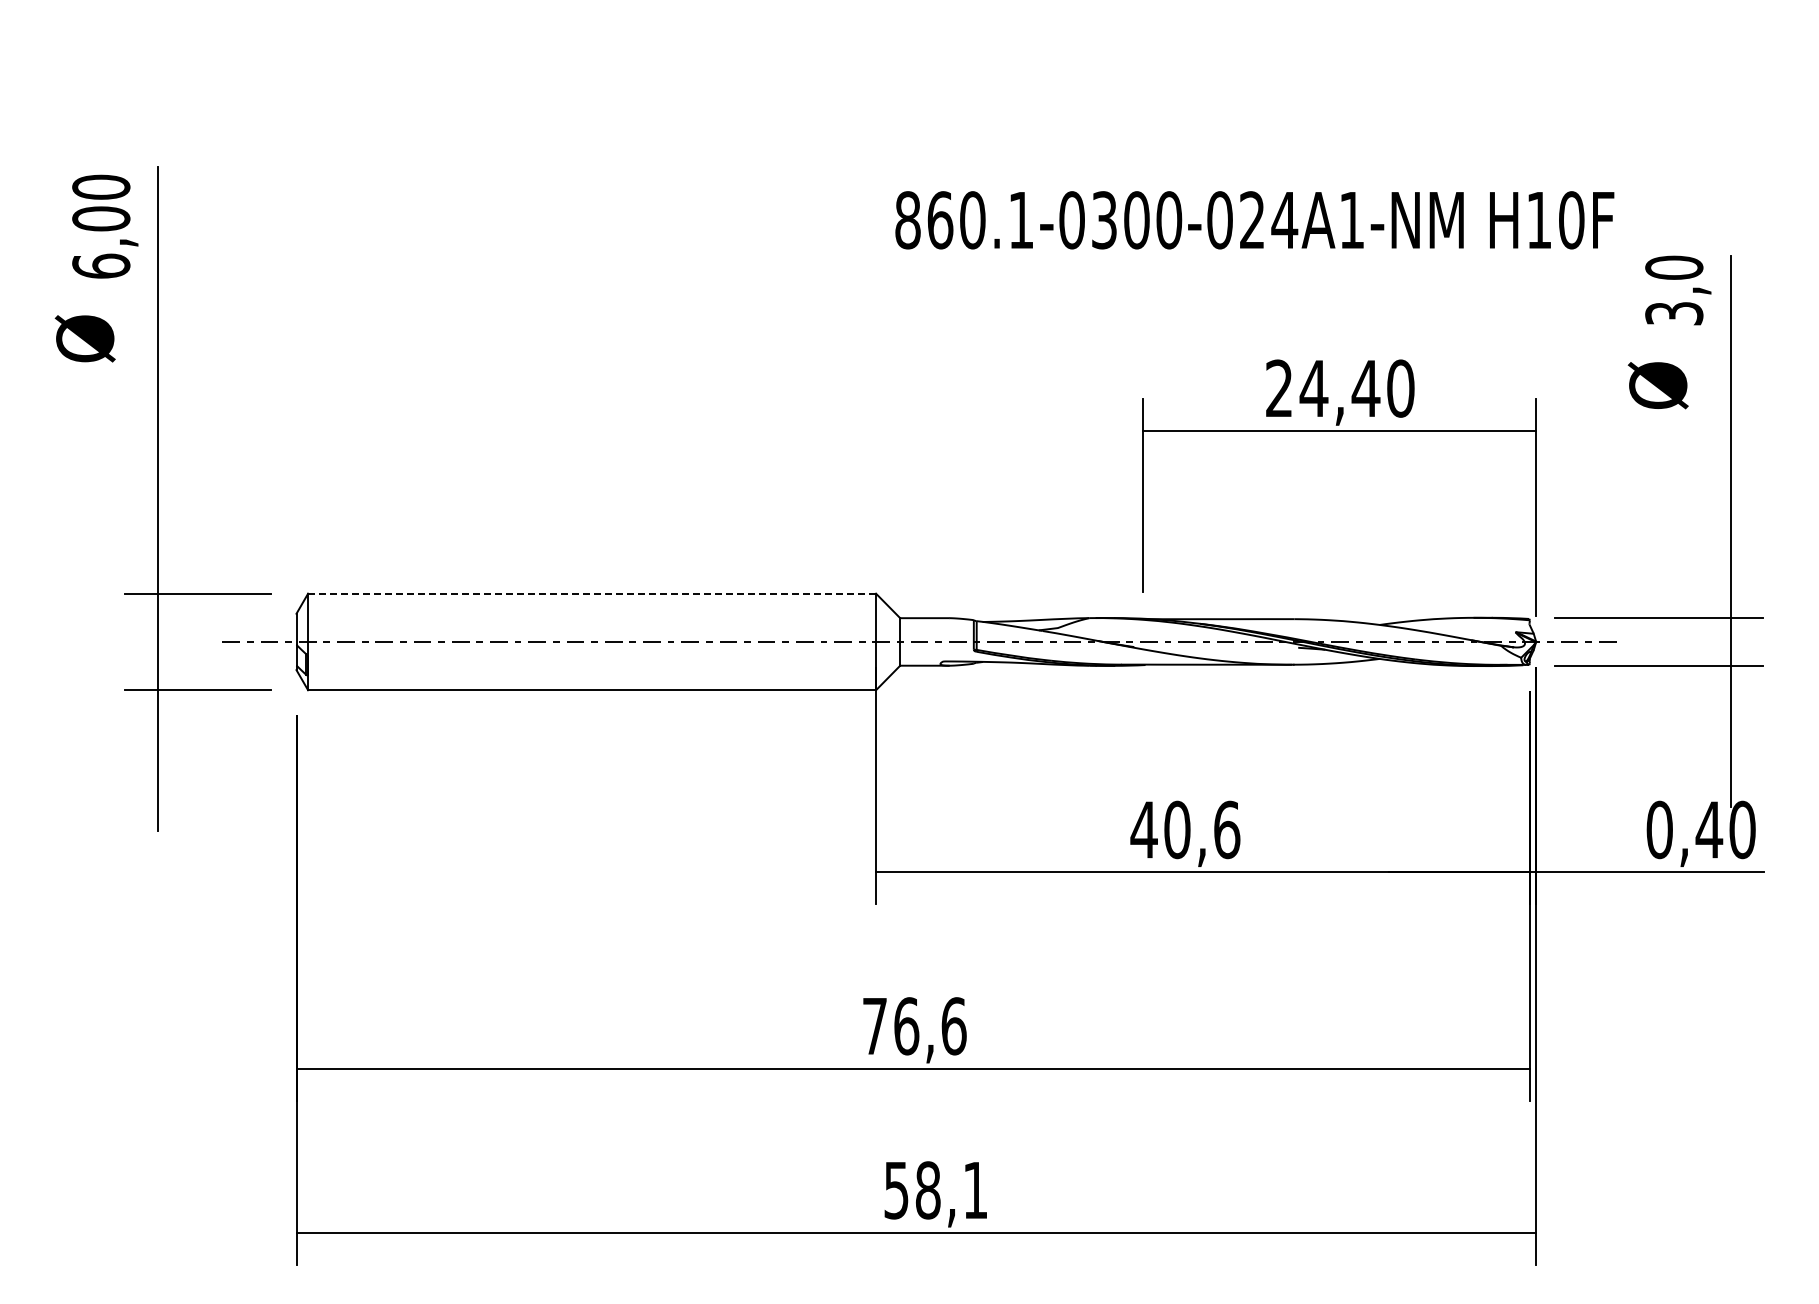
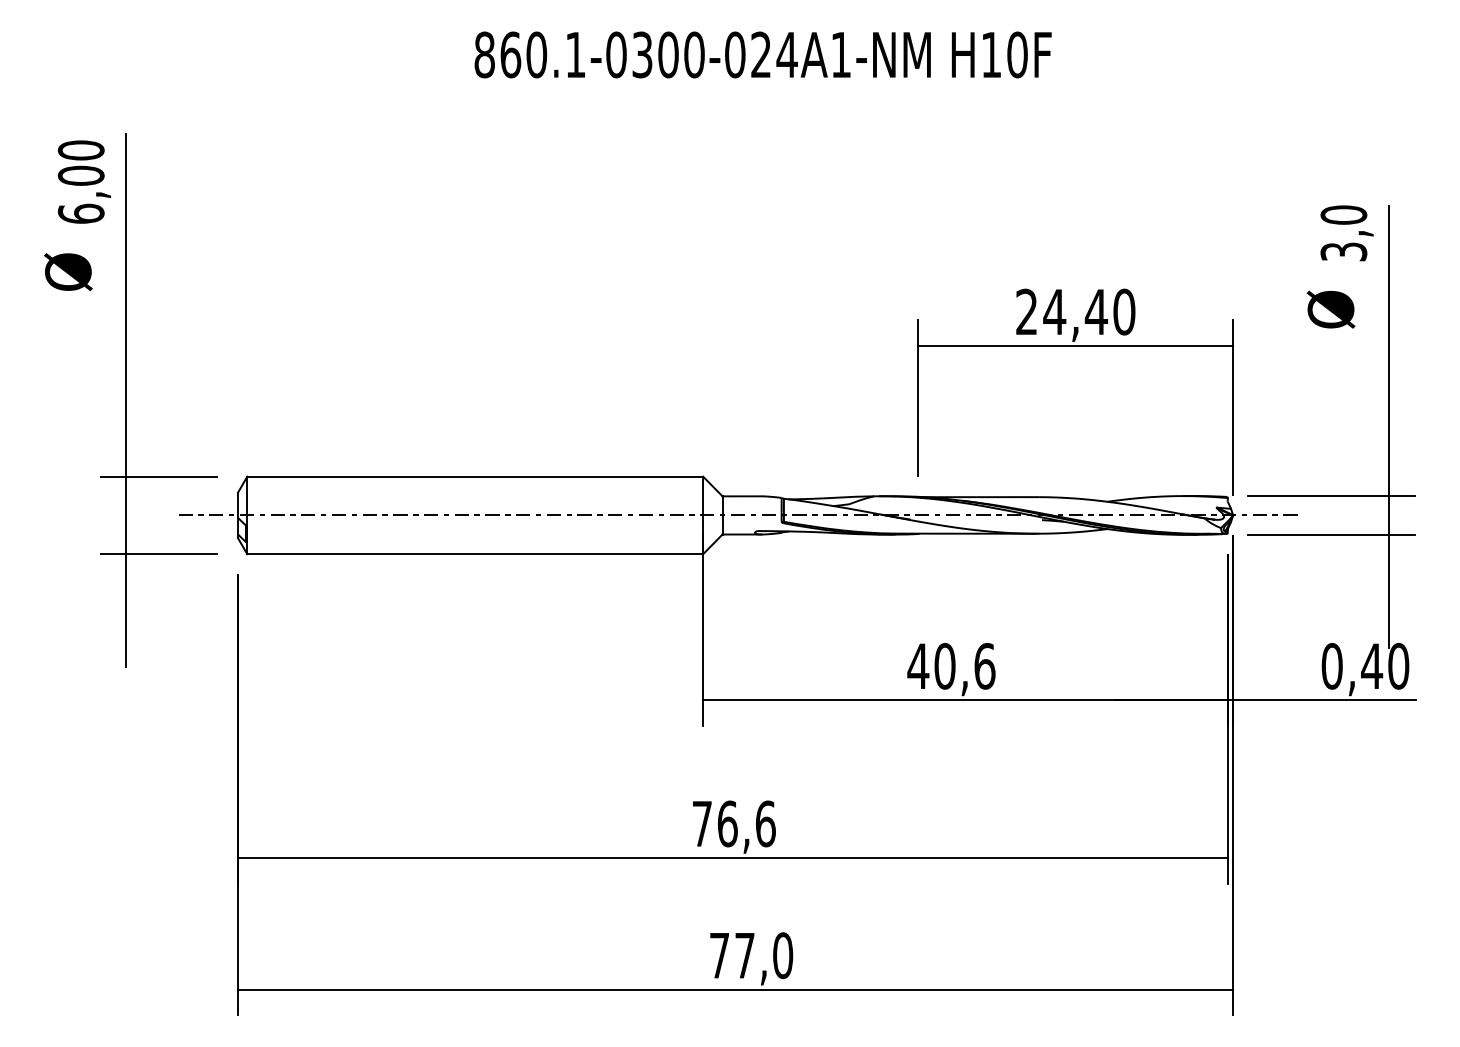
text: (1254, 220) -> (762, 55), moved
line: (592, 593) -> (475, 476), dashed -> solid
text: (936, 1190) -> (751, 955), 58,1 -> 77,0

